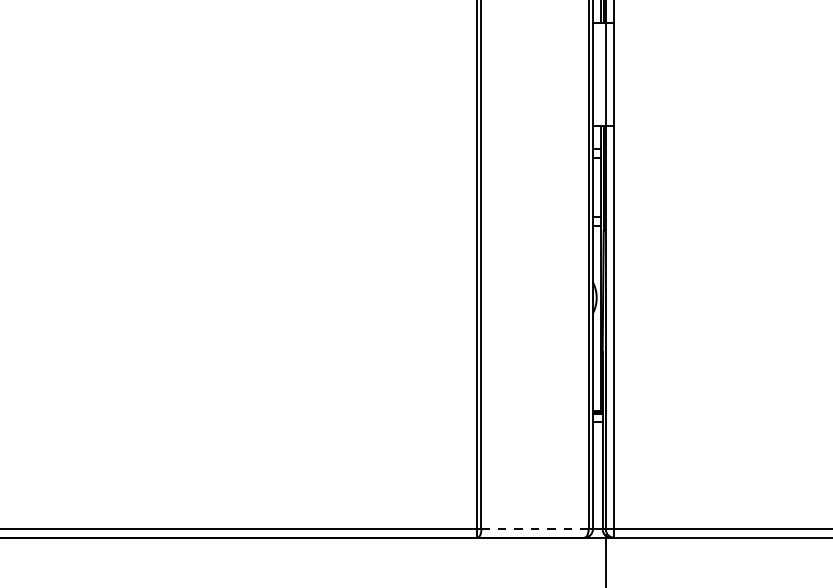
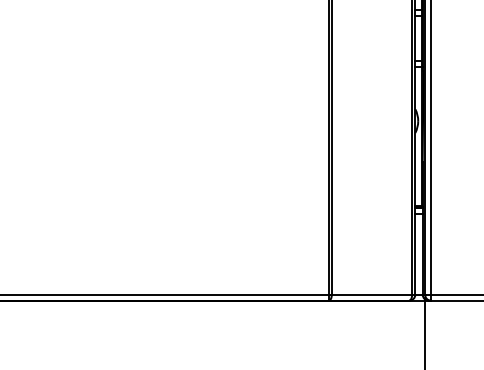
line: (535, 529) -> (372, 294), dashed -> solid

